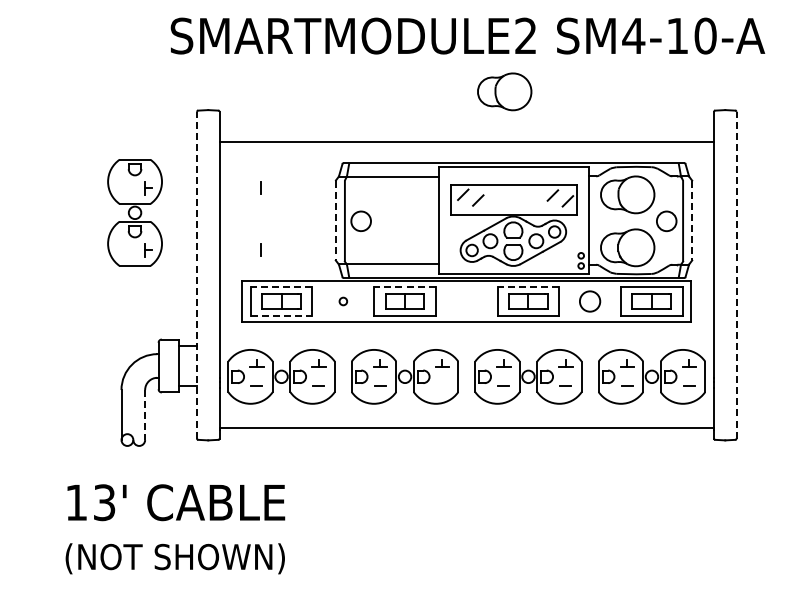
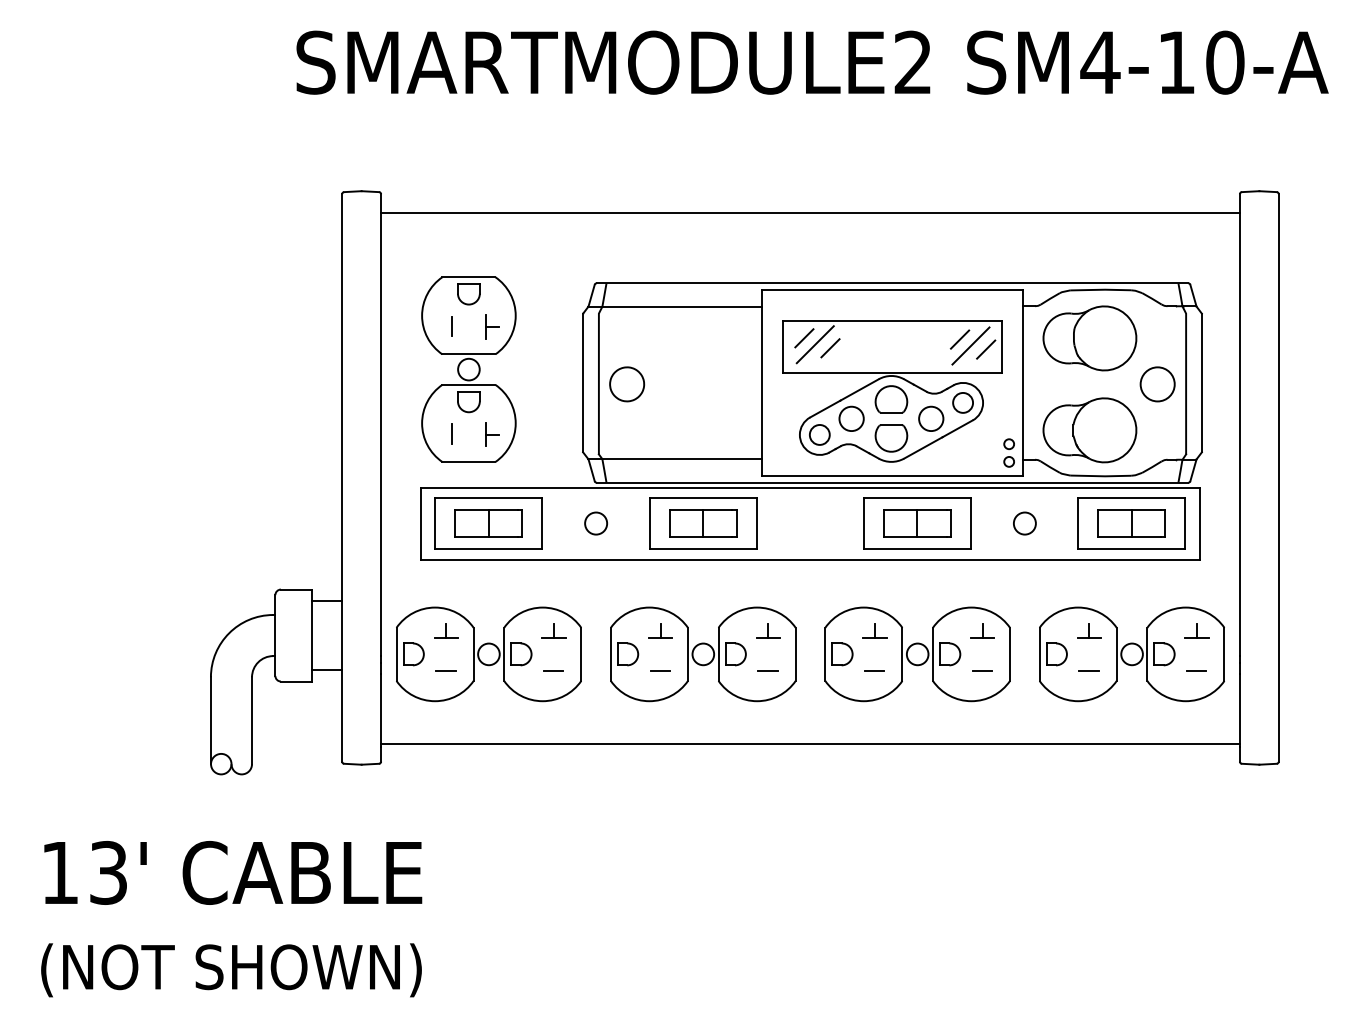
part: (504, 91) -> (876, 158), removed
line: (466, 141) -> (810, 212), moved
line: (469, 198) -> (815, 344), added
line: (558, 198) -> (969, 344), added
part: (134, 212) -> (467, 369), moved
line: (335, 220) -> (582, 382), dashed -> solid
line: (692, 220) -> (1202, 382), dashed -> solid
line: (197, 274) -> (342, 476), dashed -> solid
line: (736, 274) -> (1278, 476), dashed -> solid
line: (281, 286) -> (488, 497), dashed -> solid
line: (404, 286) -> (702, 497), dashed -> solid
line: (528, 286) -> (917, 497), dashed -> solid
circle: (343, 301) -> (596, 523), size x1.67
circle: (590, 301) -> (1025, 523), size x0.62
line: (281, 316) -> (488, 549), dashed -> solid
line: (442, 385) -> (768, 669), added
line: (145, 415) -> (252, 721), dashed -> solid
text: (175, 529) -> (231, 919), moved

